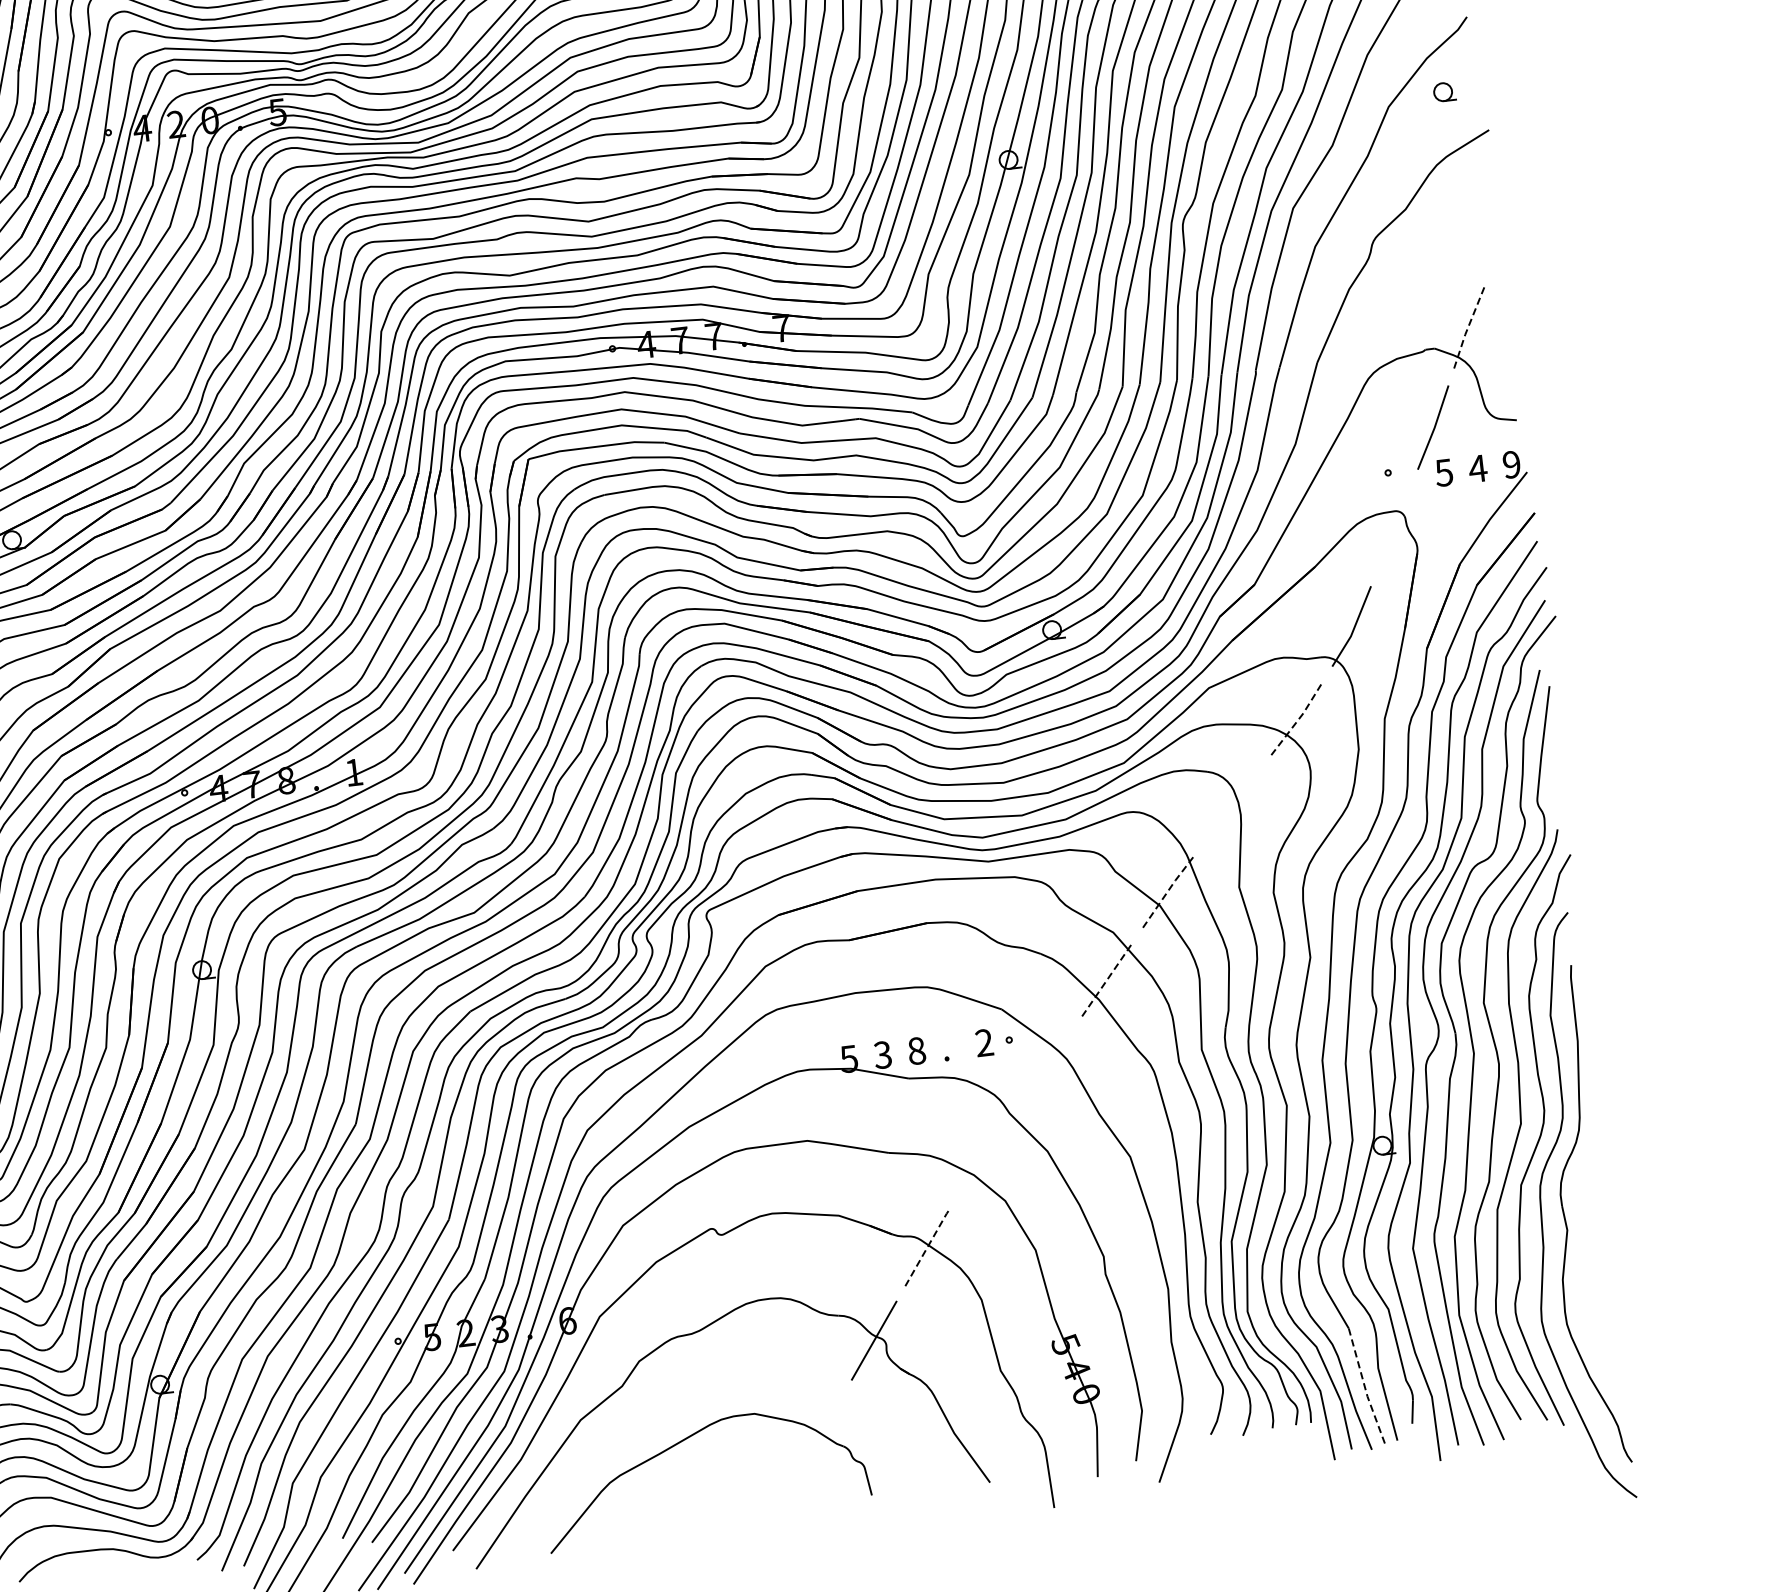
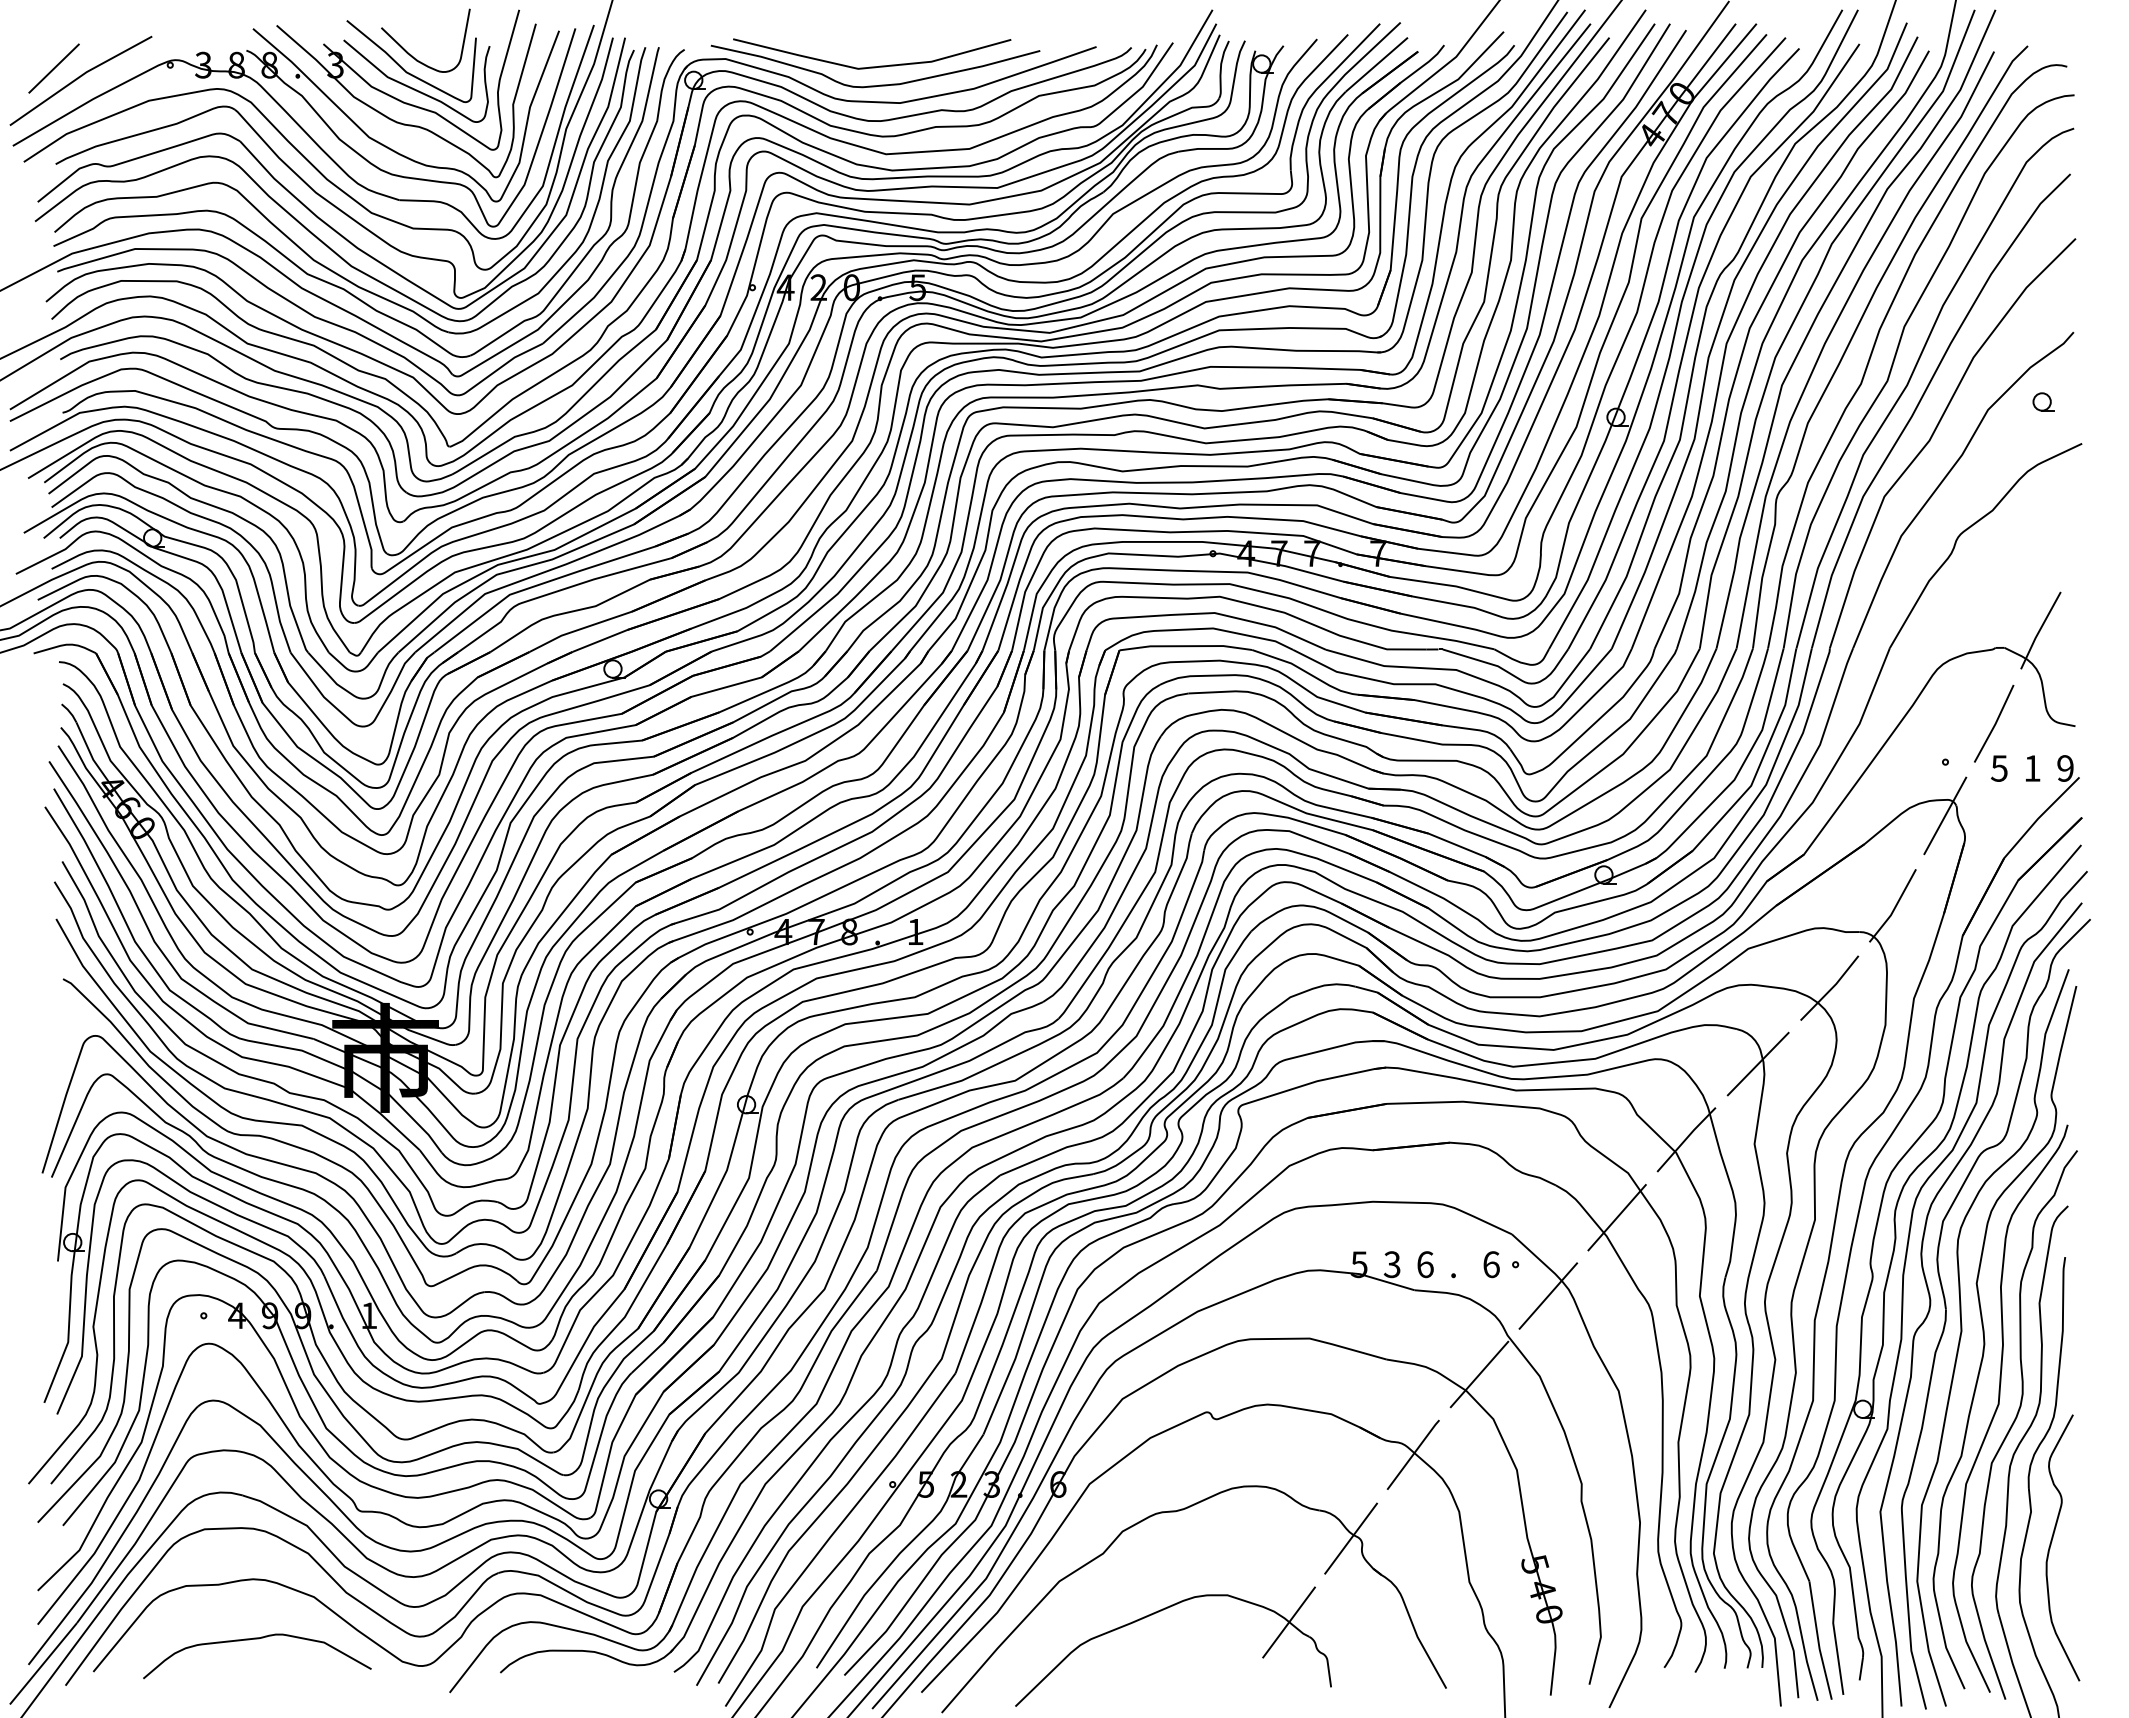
line: (1468, 326) -> (2039, 630), dashed -> solid
text: (1478, 468) -> (2032, 768), 4 -> 1
line: (1394, 527) -> (1945, 815), added
line: (1299, 719) -> (1831, 989), dashed -> solid
line: (1232, 804) -> (1757, 1063), added
line: (1168, 889) -> (1686, 1138), dashed -> solid
line: (1107, 979) -> (1617, 1217), dashed -> solid
text: (984, 1042) -> (1491, 1264), 2 -> 6
text: (916, 1050) -> (1425, 1264), 8 -> 6
line: (1046, 1067) -> (1548, 1295), added
line: (985, 1156) -> (1479, 1374), added
line: (927, 1246) -> (1413, 1454), dashed -> solid
curve: (1592, 1262) -> (2051, 1545), added
line: (1365, 1388) -> (1818, 1641), dashed -> solid
line: (820, 1434) -> (1288, 1622), added

